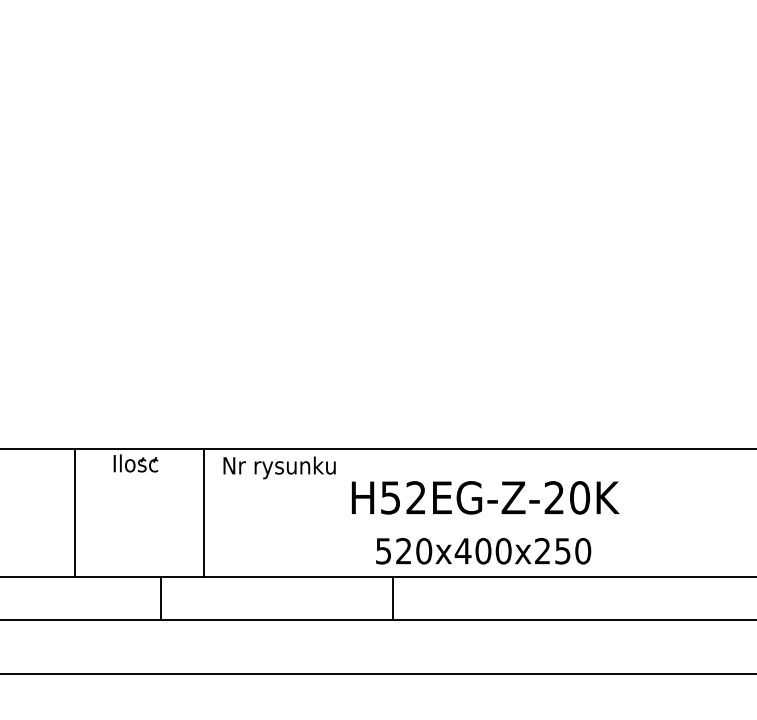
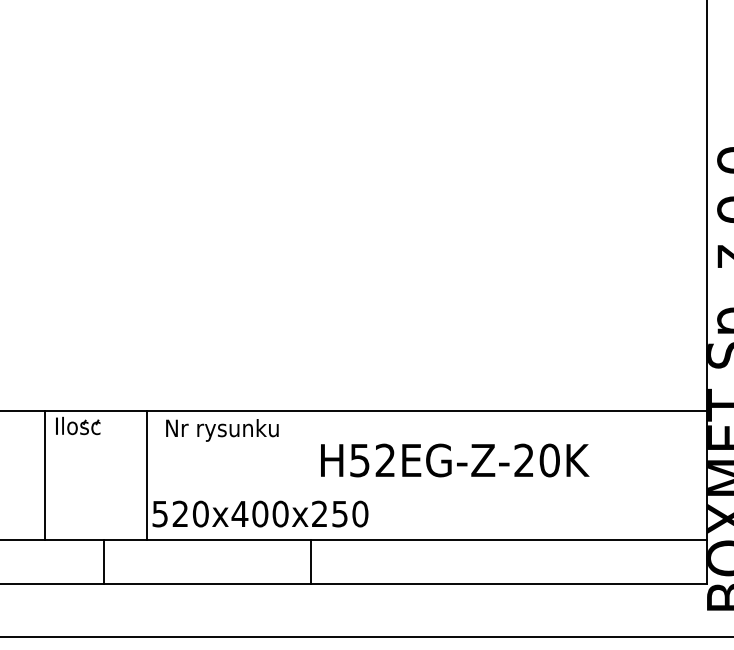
text: (485, 497) -> (455, 460), moved
line: (75, 512) -> (44, 475), moved
text: (483, 551) -> (260, 514), moved
line: (393, 598) -> (311, 561), moved

